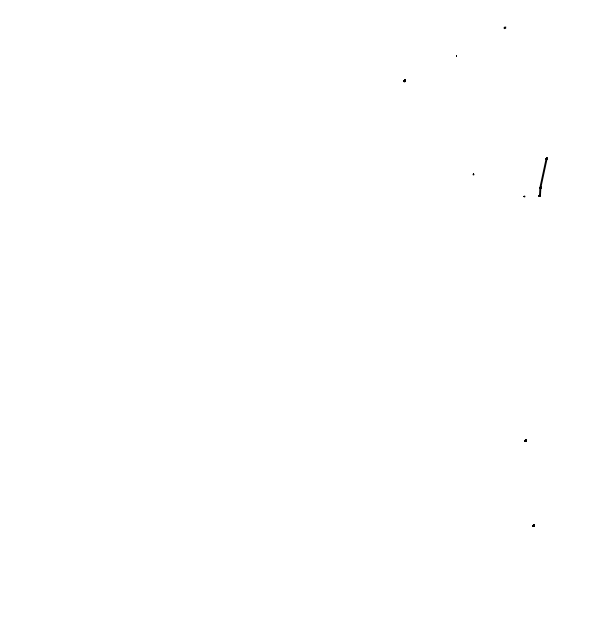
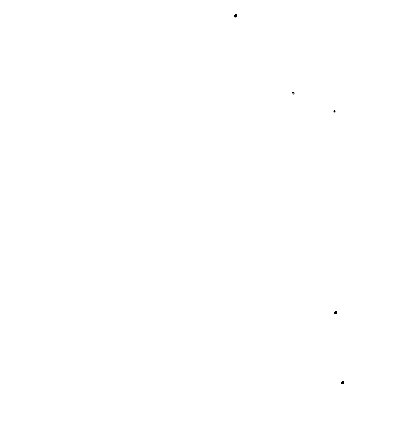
line: (542, 176) -> (349, 94), removed

